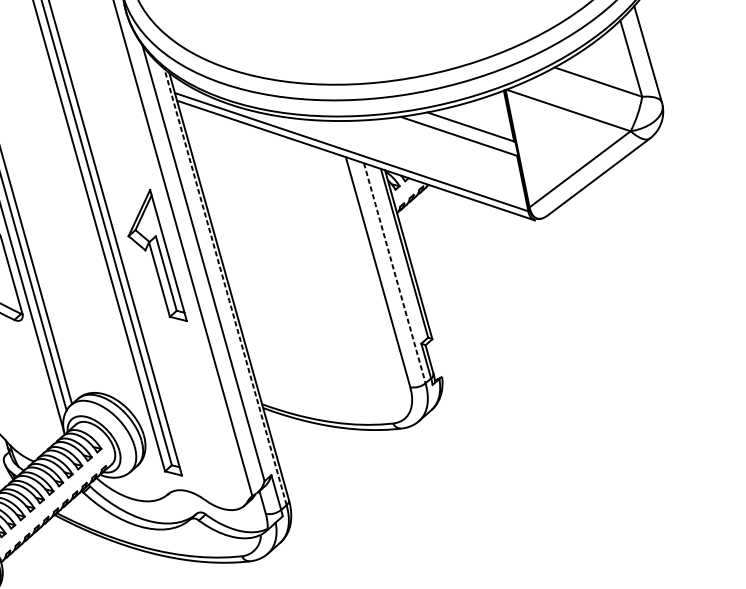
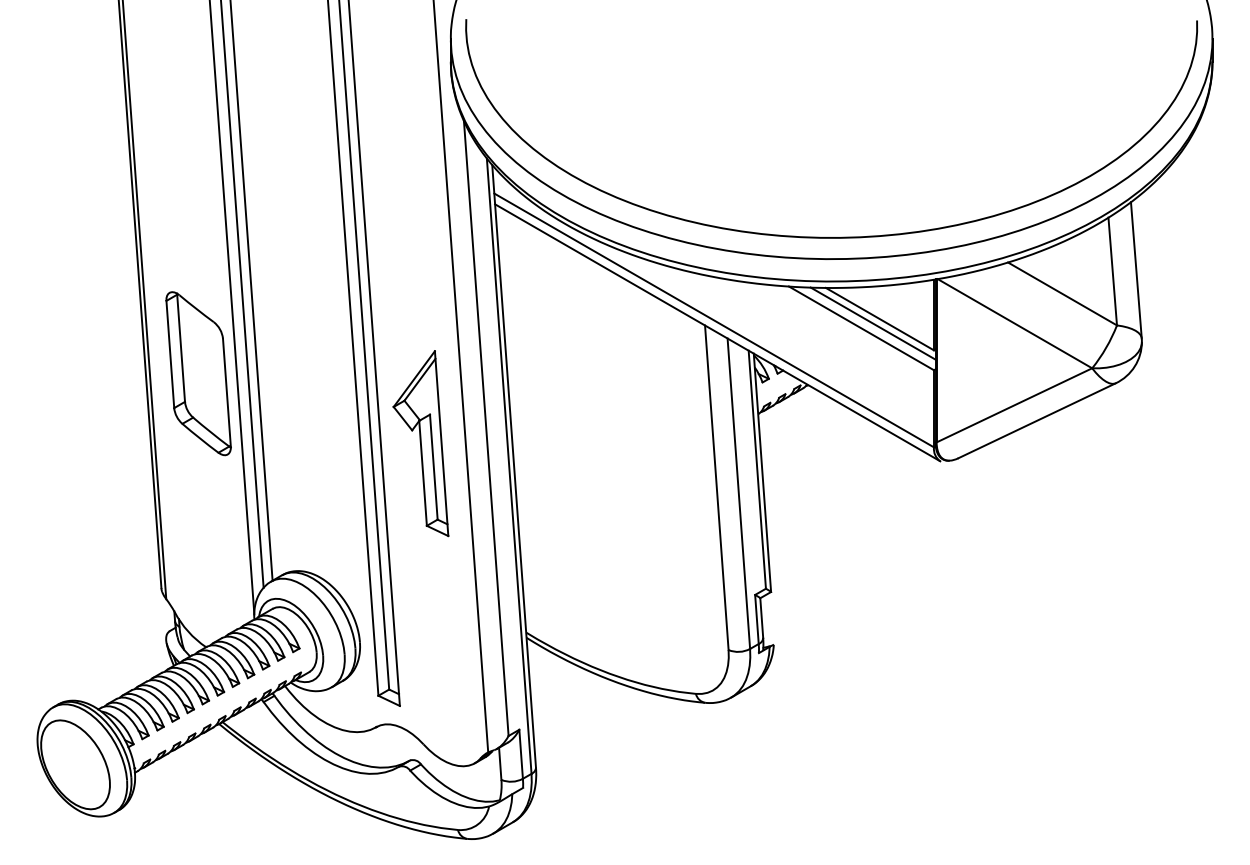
line: (466, 131) -> (872, 323), added
part: (153, 258) -> (420, 443), moved
line: (394, 273) -> (738, 493), dashed -> solid
line: (225, 287) -> (509, 466), dashed -> solid

